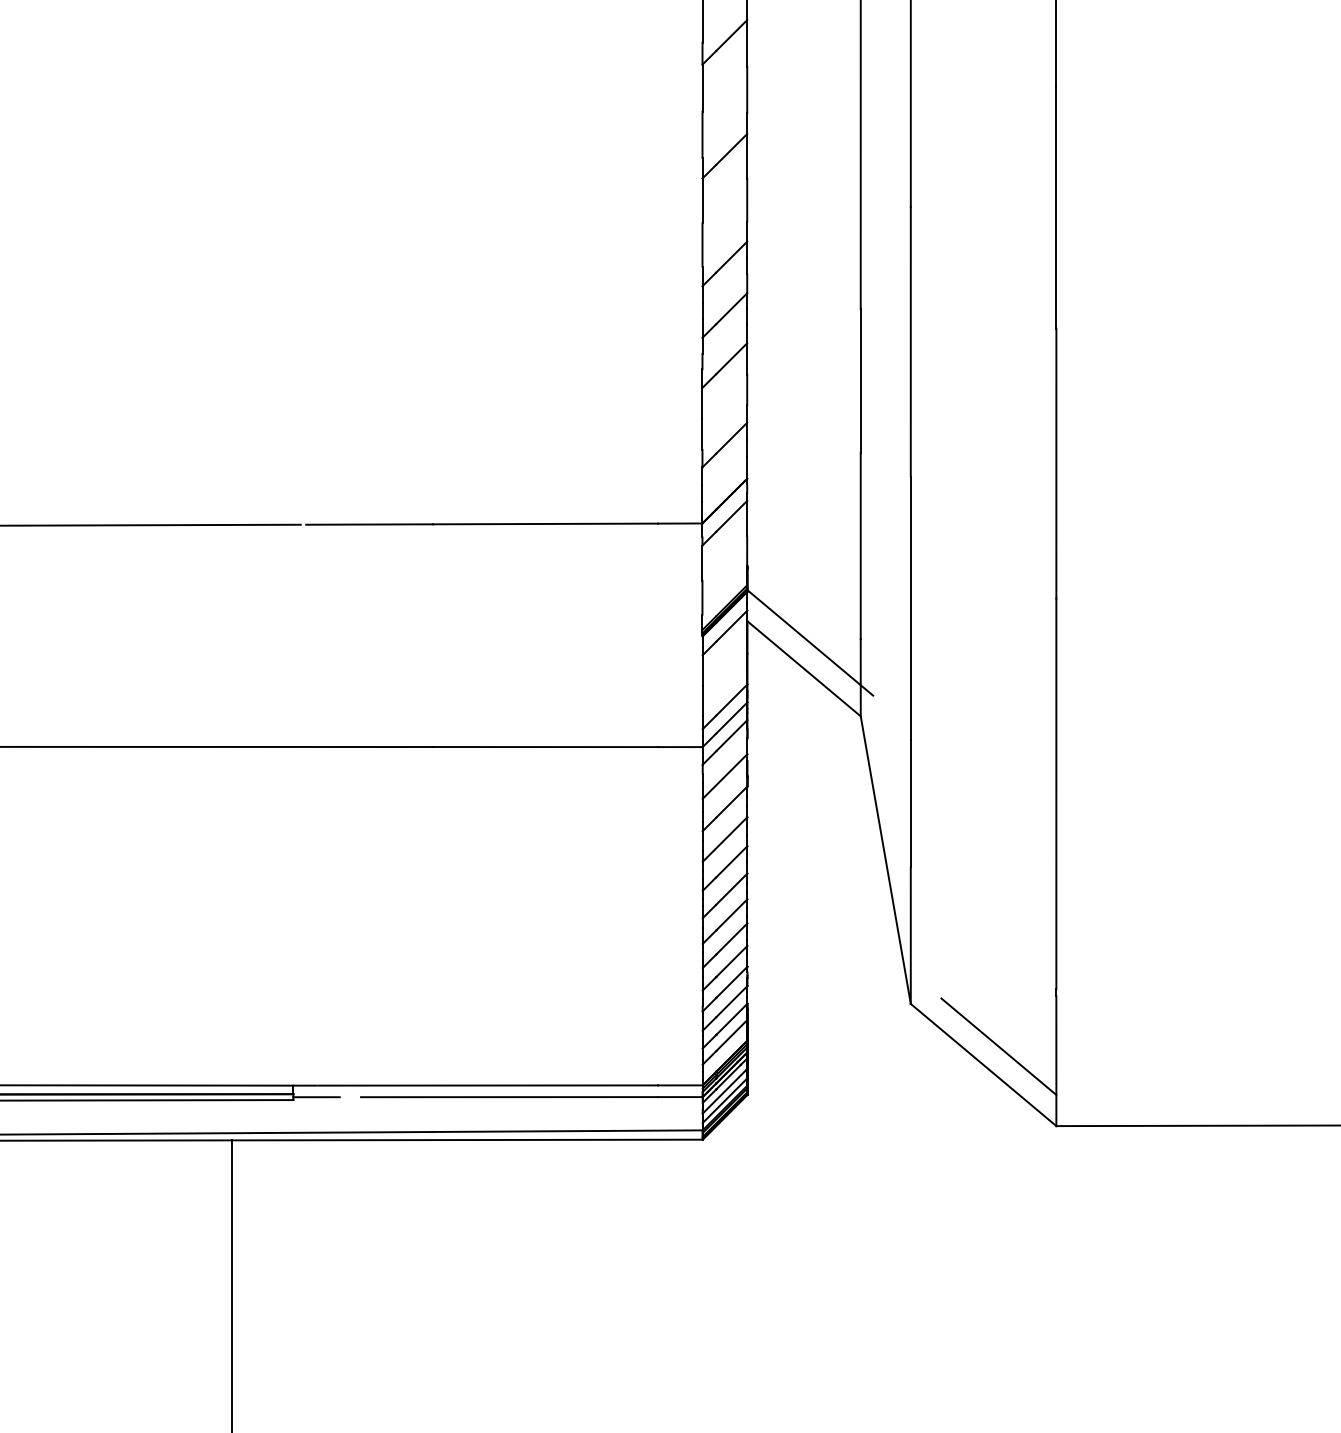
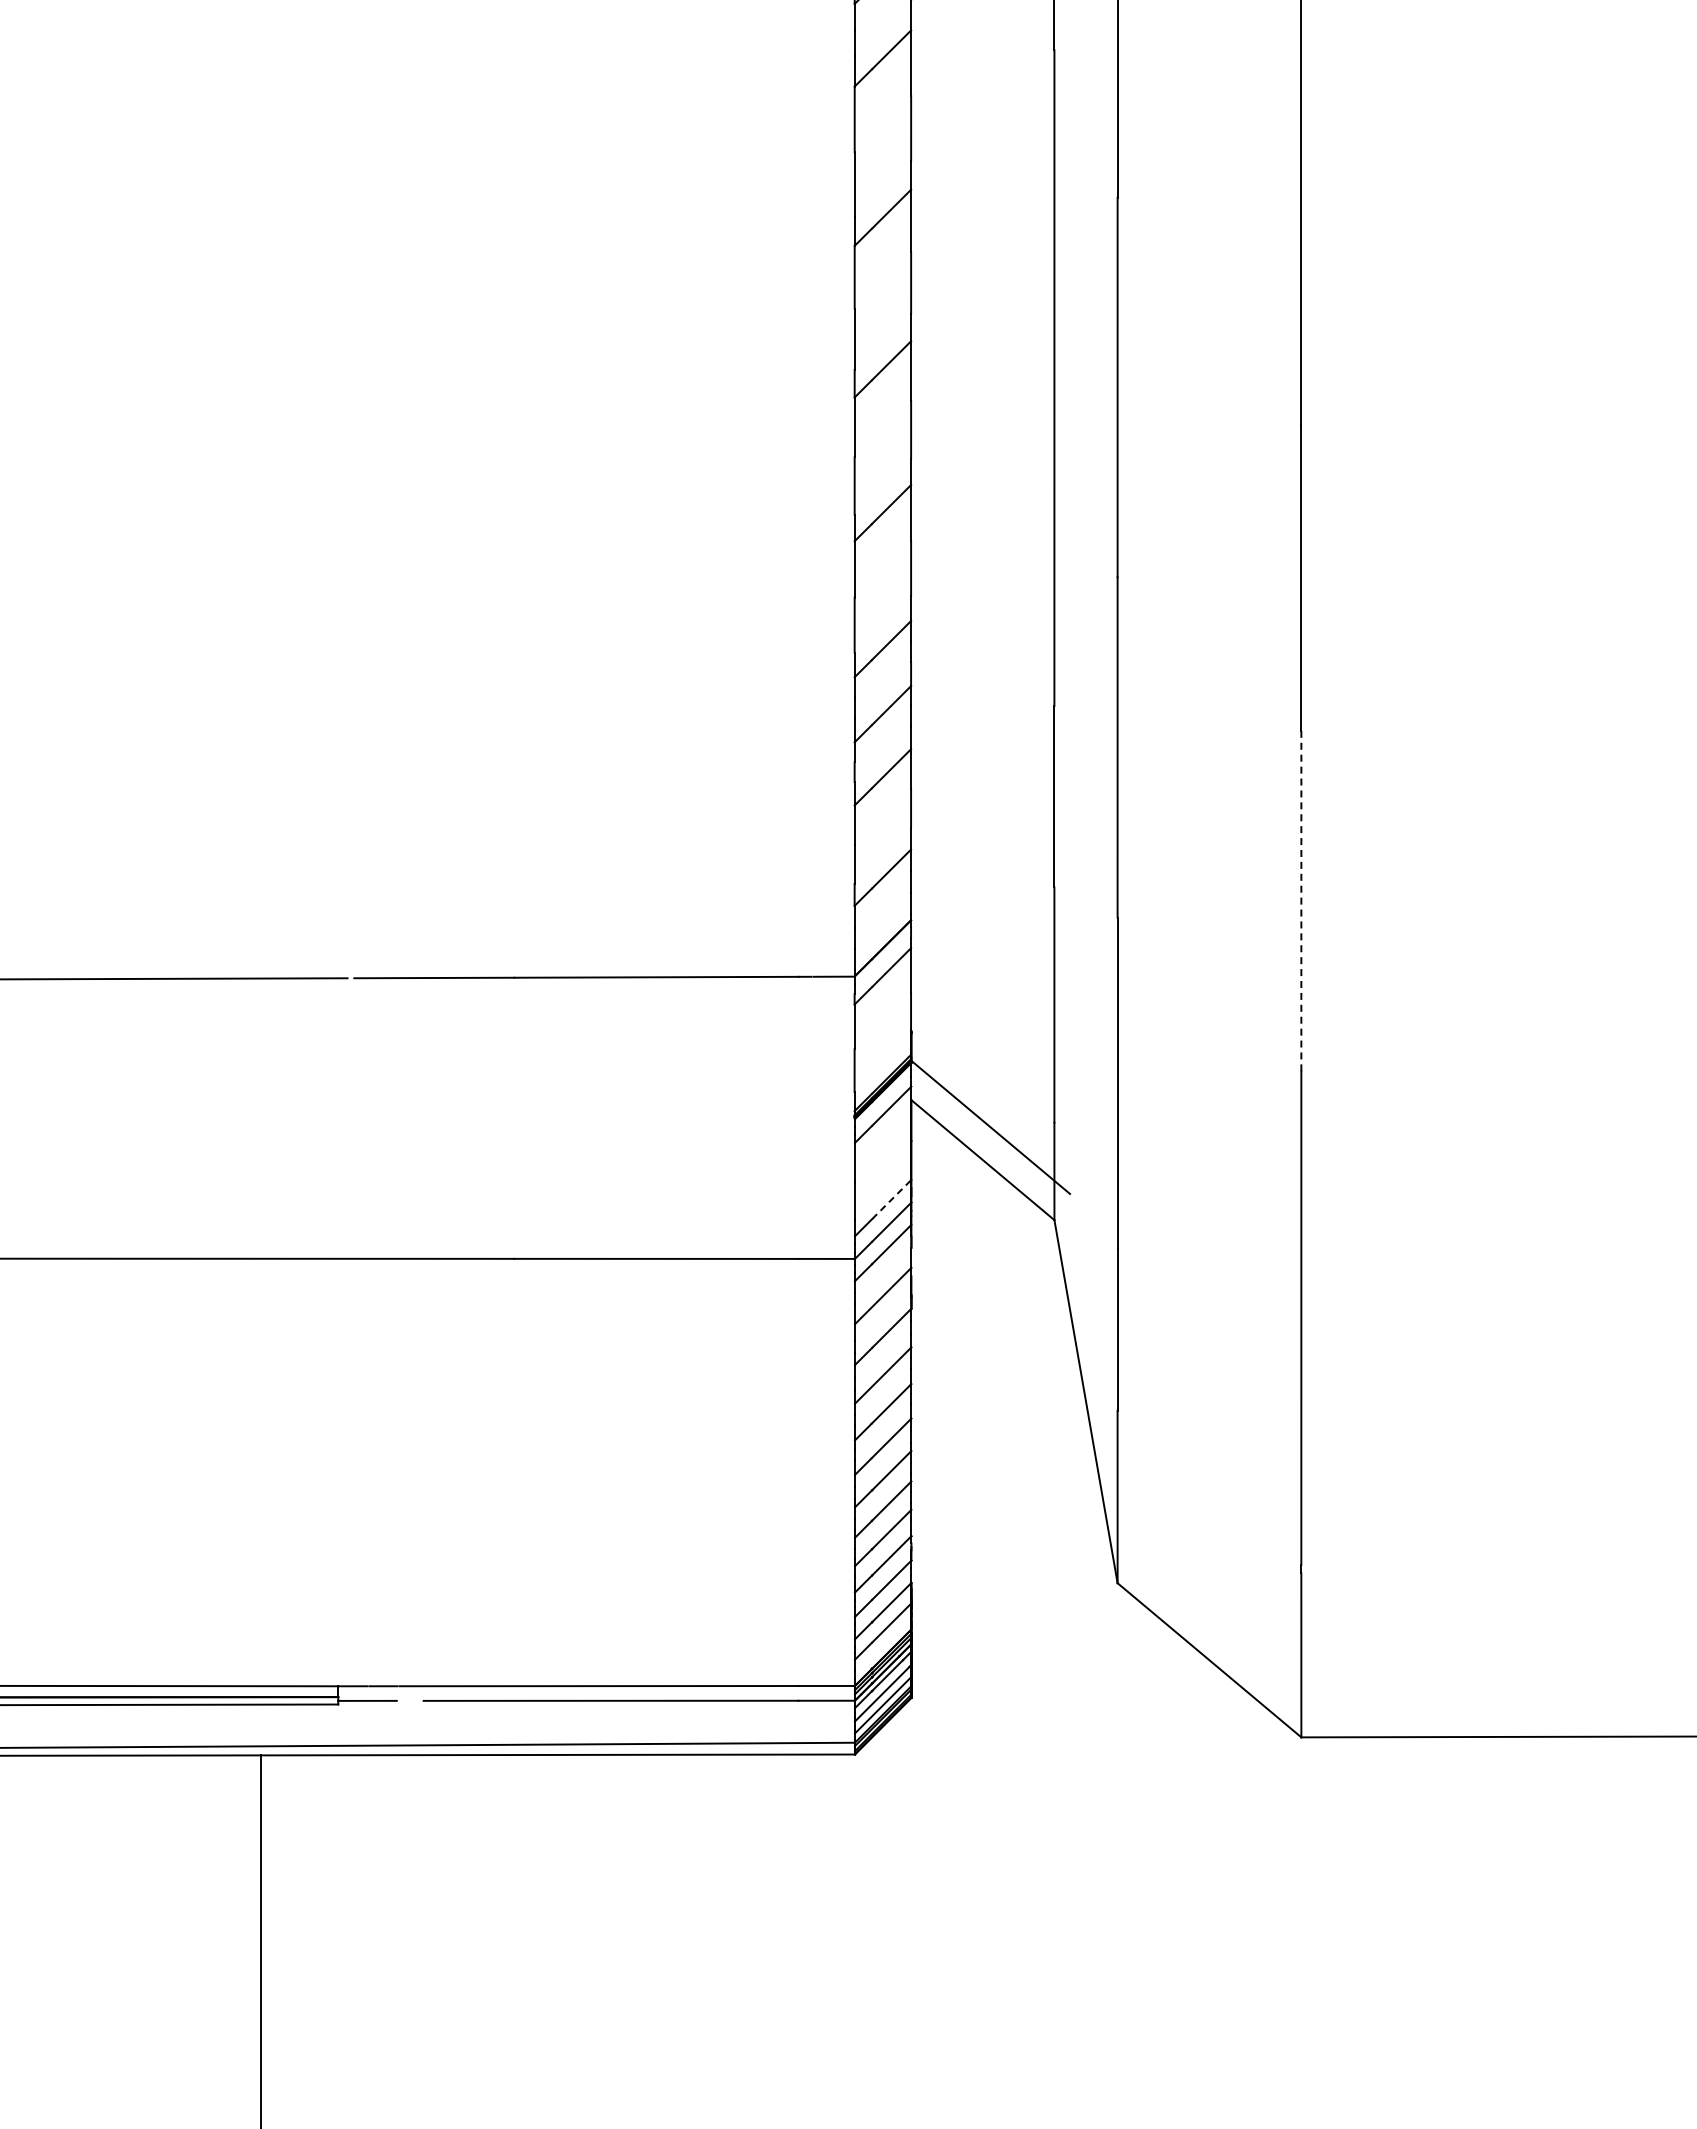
line: (1056, 463) -> (1301, 900), solid -> dashed
line: (731, 700) -> (891, 1199), solid -> dashed
line: (998, 1046) -> (1228, 1637), removed

